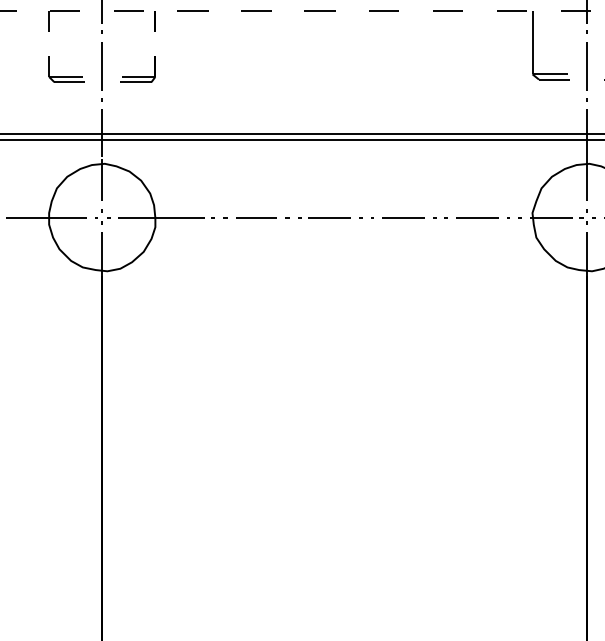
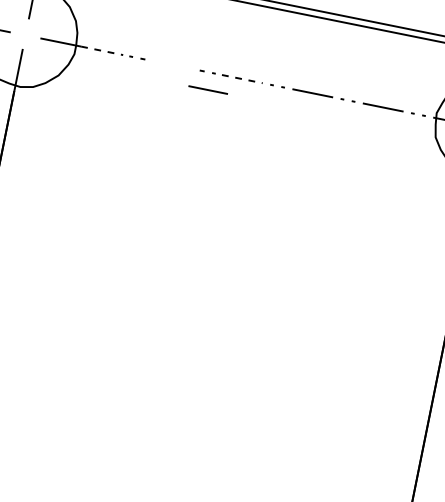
part: (102, 216) -> (26, 33), removed
line: (256, 217) -> (208, 89), moved
line: (183, 218) -> (102, 51), solid -> dashed
line: (330, 218) -> (243, 79), solid -> dashed

